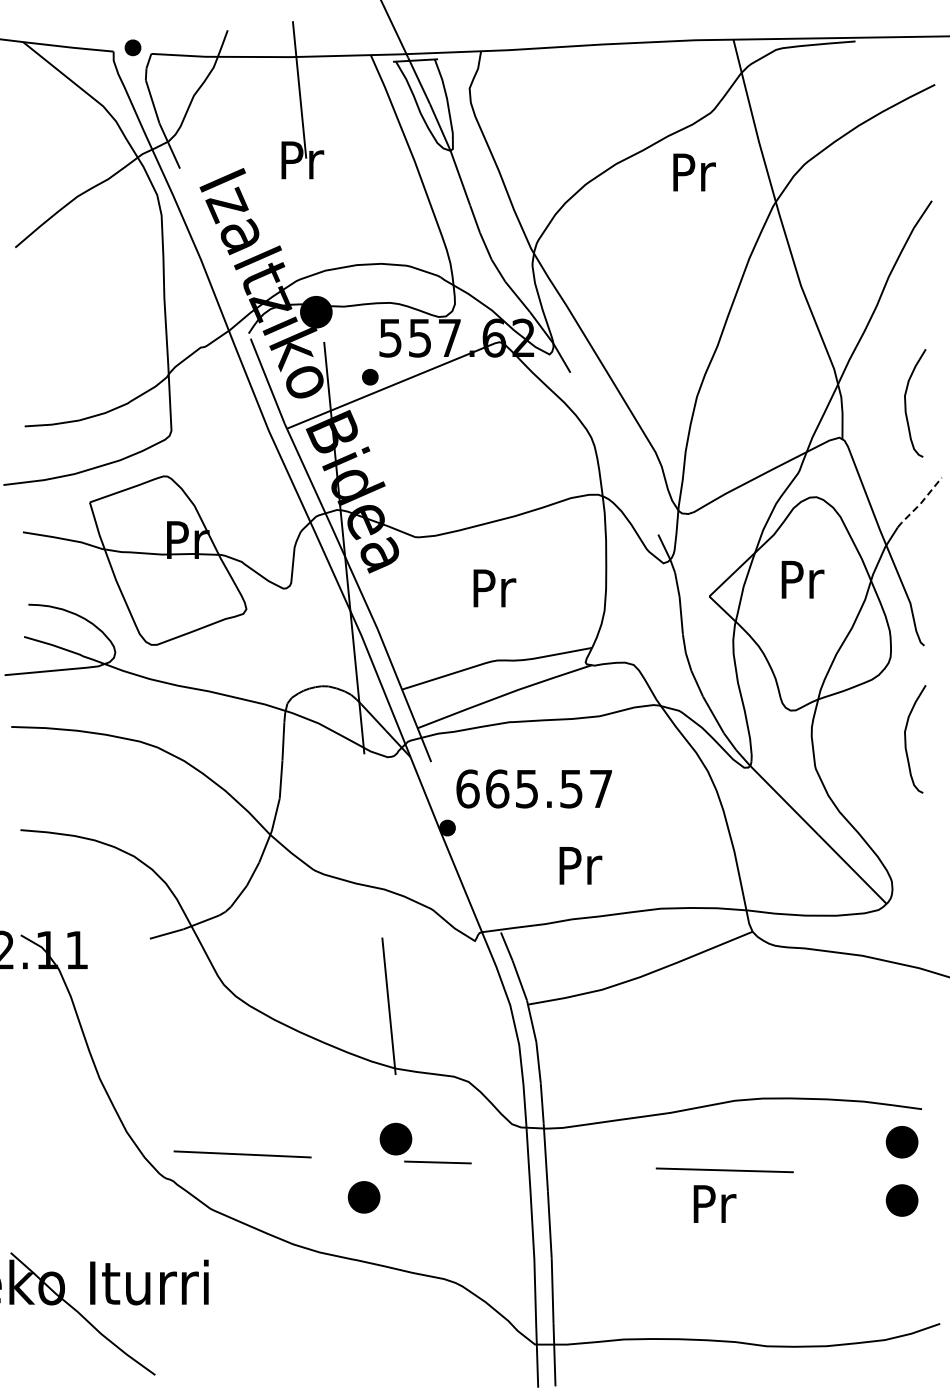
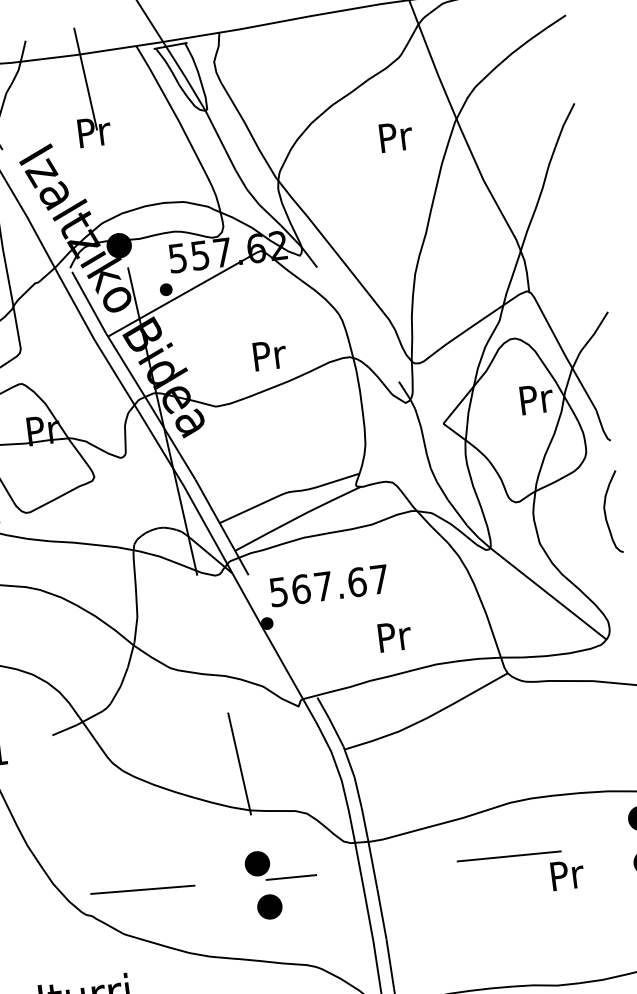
text: (694, 172) -> (396, 136), moved
curve: (906, 403) -> (574, 259), removed
line: (920, 503) -> (594, 333), dashed -> solid
text: (802, 579) -> (536, 399), moved
text: (494, 588) -> (269, 355), moved
text: (519, 788) -> (317, 586), 665.57 -> 567.67
text: (580, 865) -> (394, 636), moved
part: (363, 1197) -> (269, 907), moved
text: (714, 1203) -> (567, 874), moved

